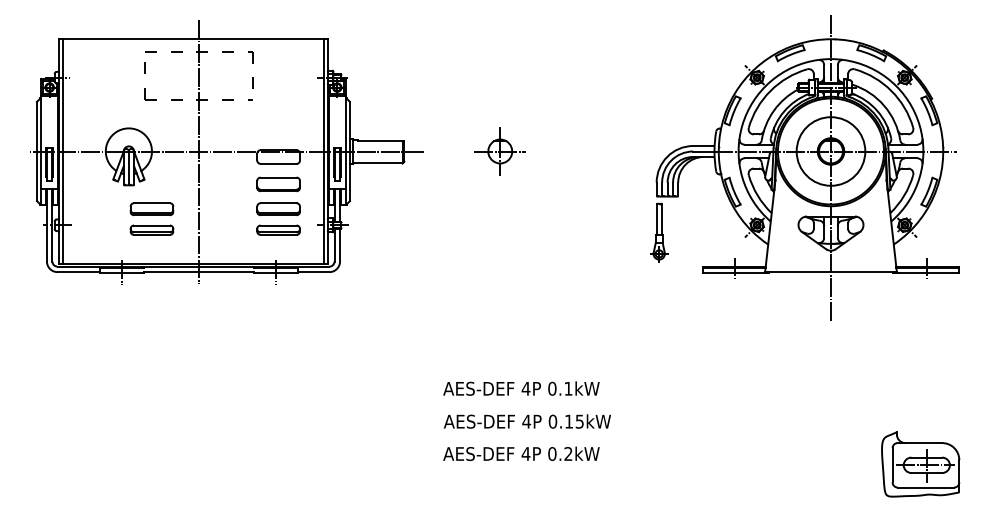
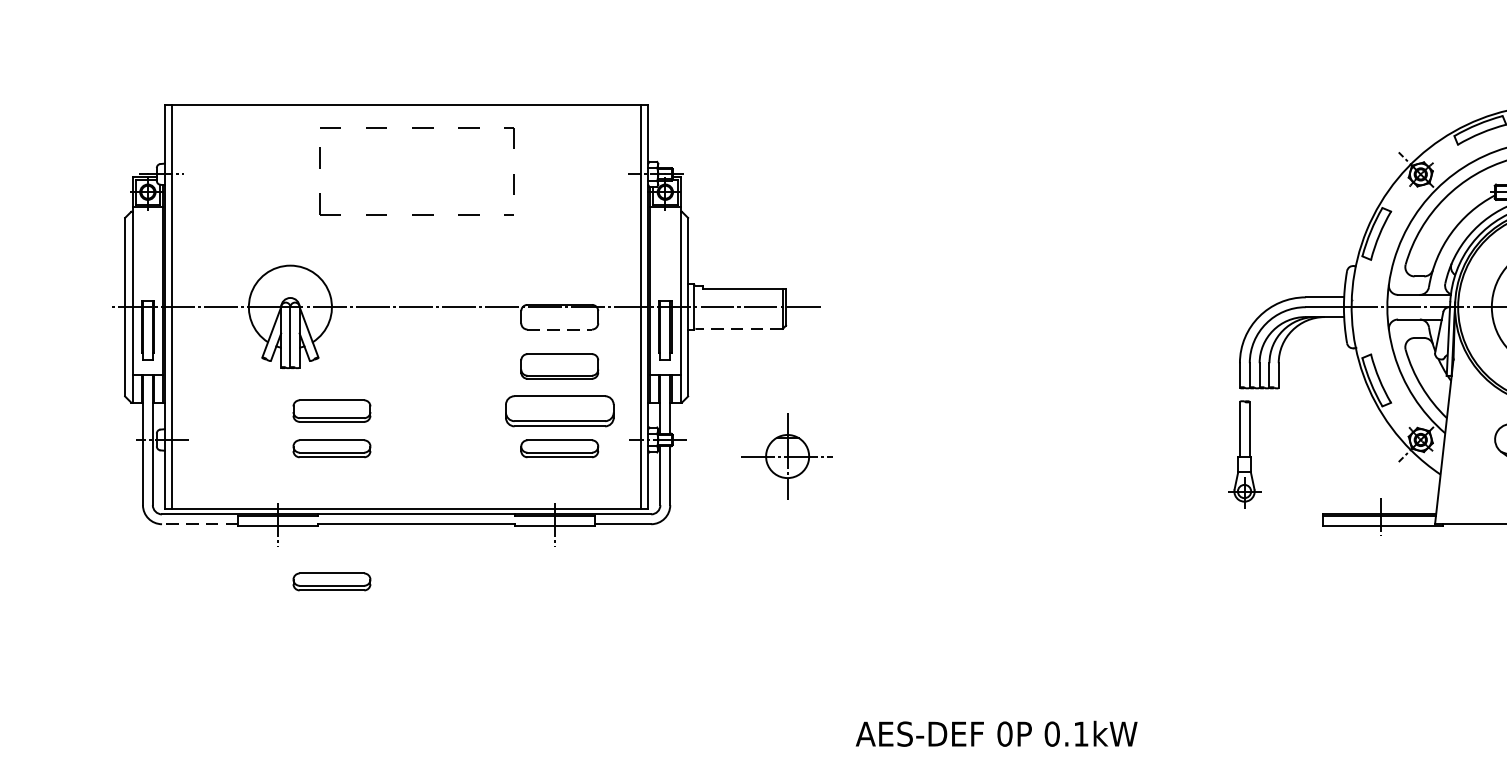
line: (199, 151) -> (417, 307), removed
part: (499, 151) -> (786, 456), moved
line: (278, 163) -> (559, 328), solid -> dashed
line: (377, 163) -> (737, 328), solid -> dashed
part: (278, 208) -> (559, 409), size x1.4
line: (78, 272) -> (199, 524), solid -> dashed
part: (151, 303) -> (331, 580), added
text: (525, 388) -> (1003, 733), 4P -> 0P

